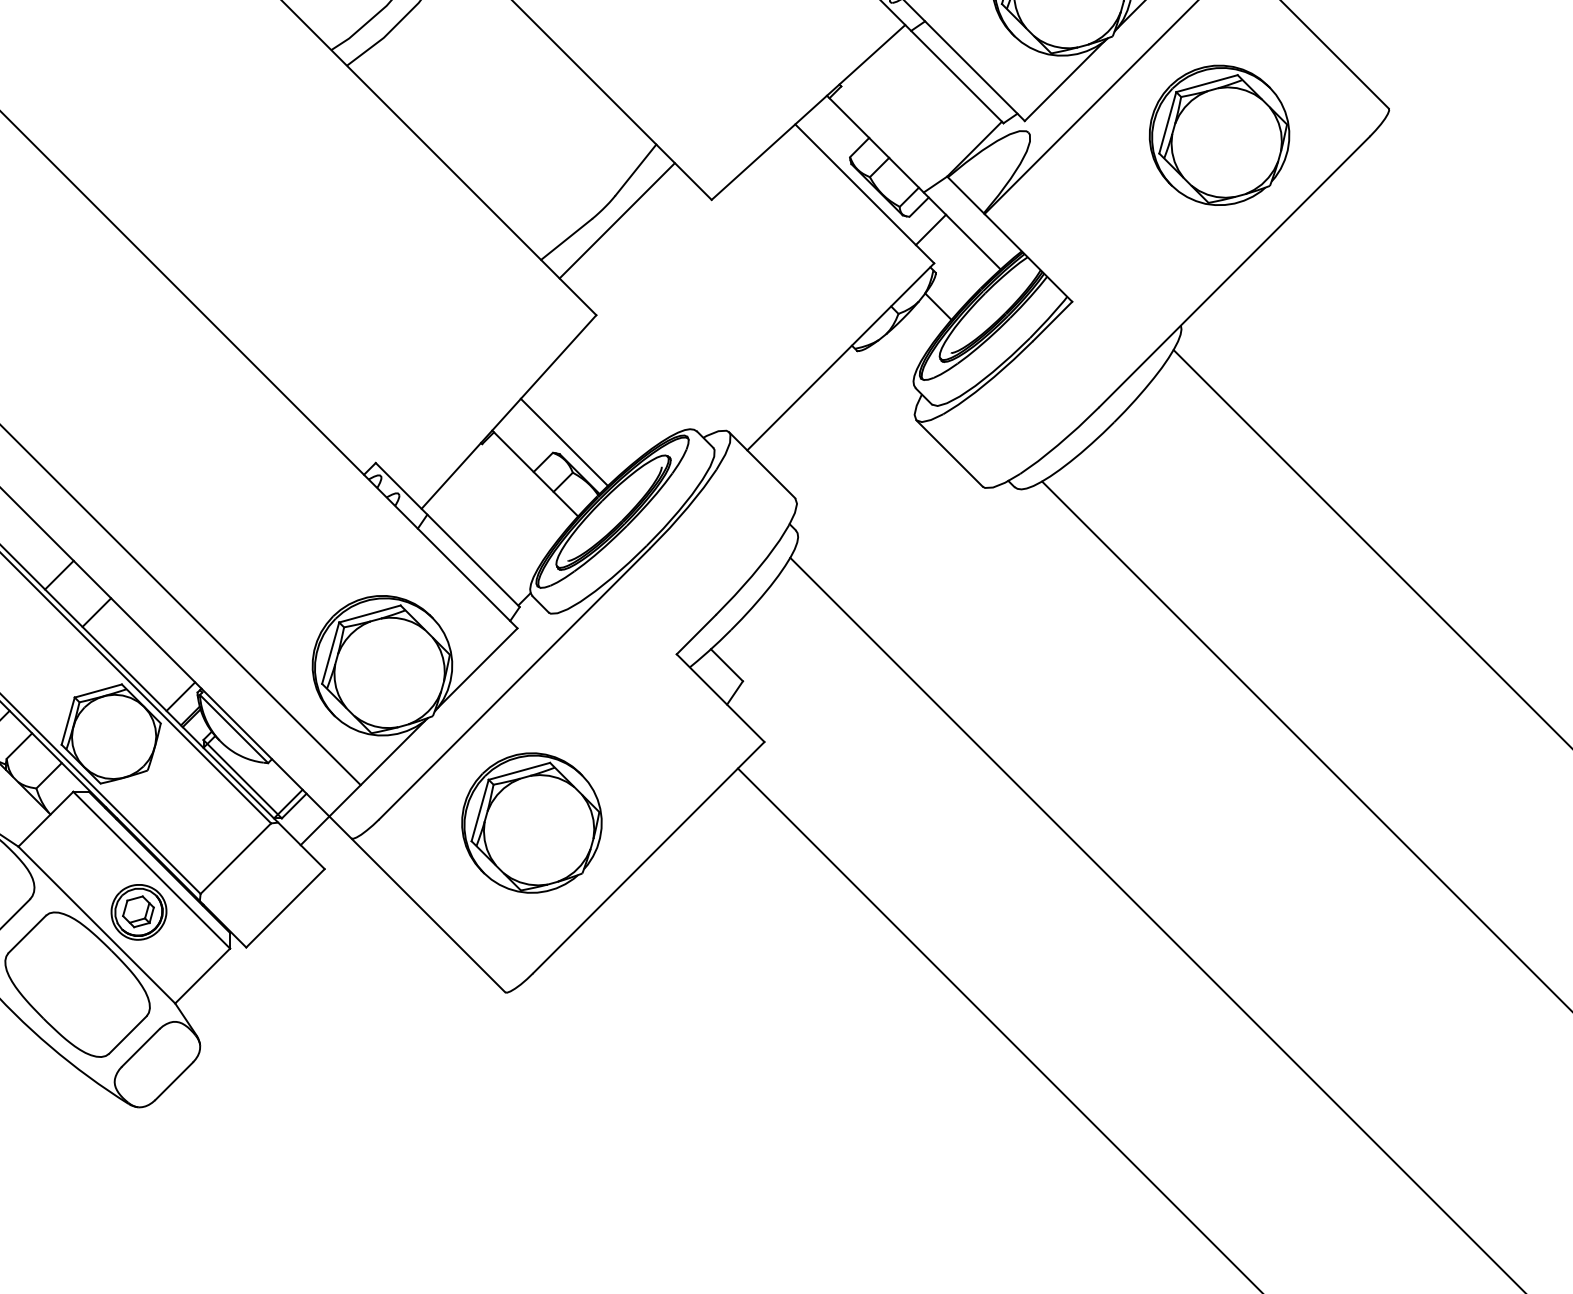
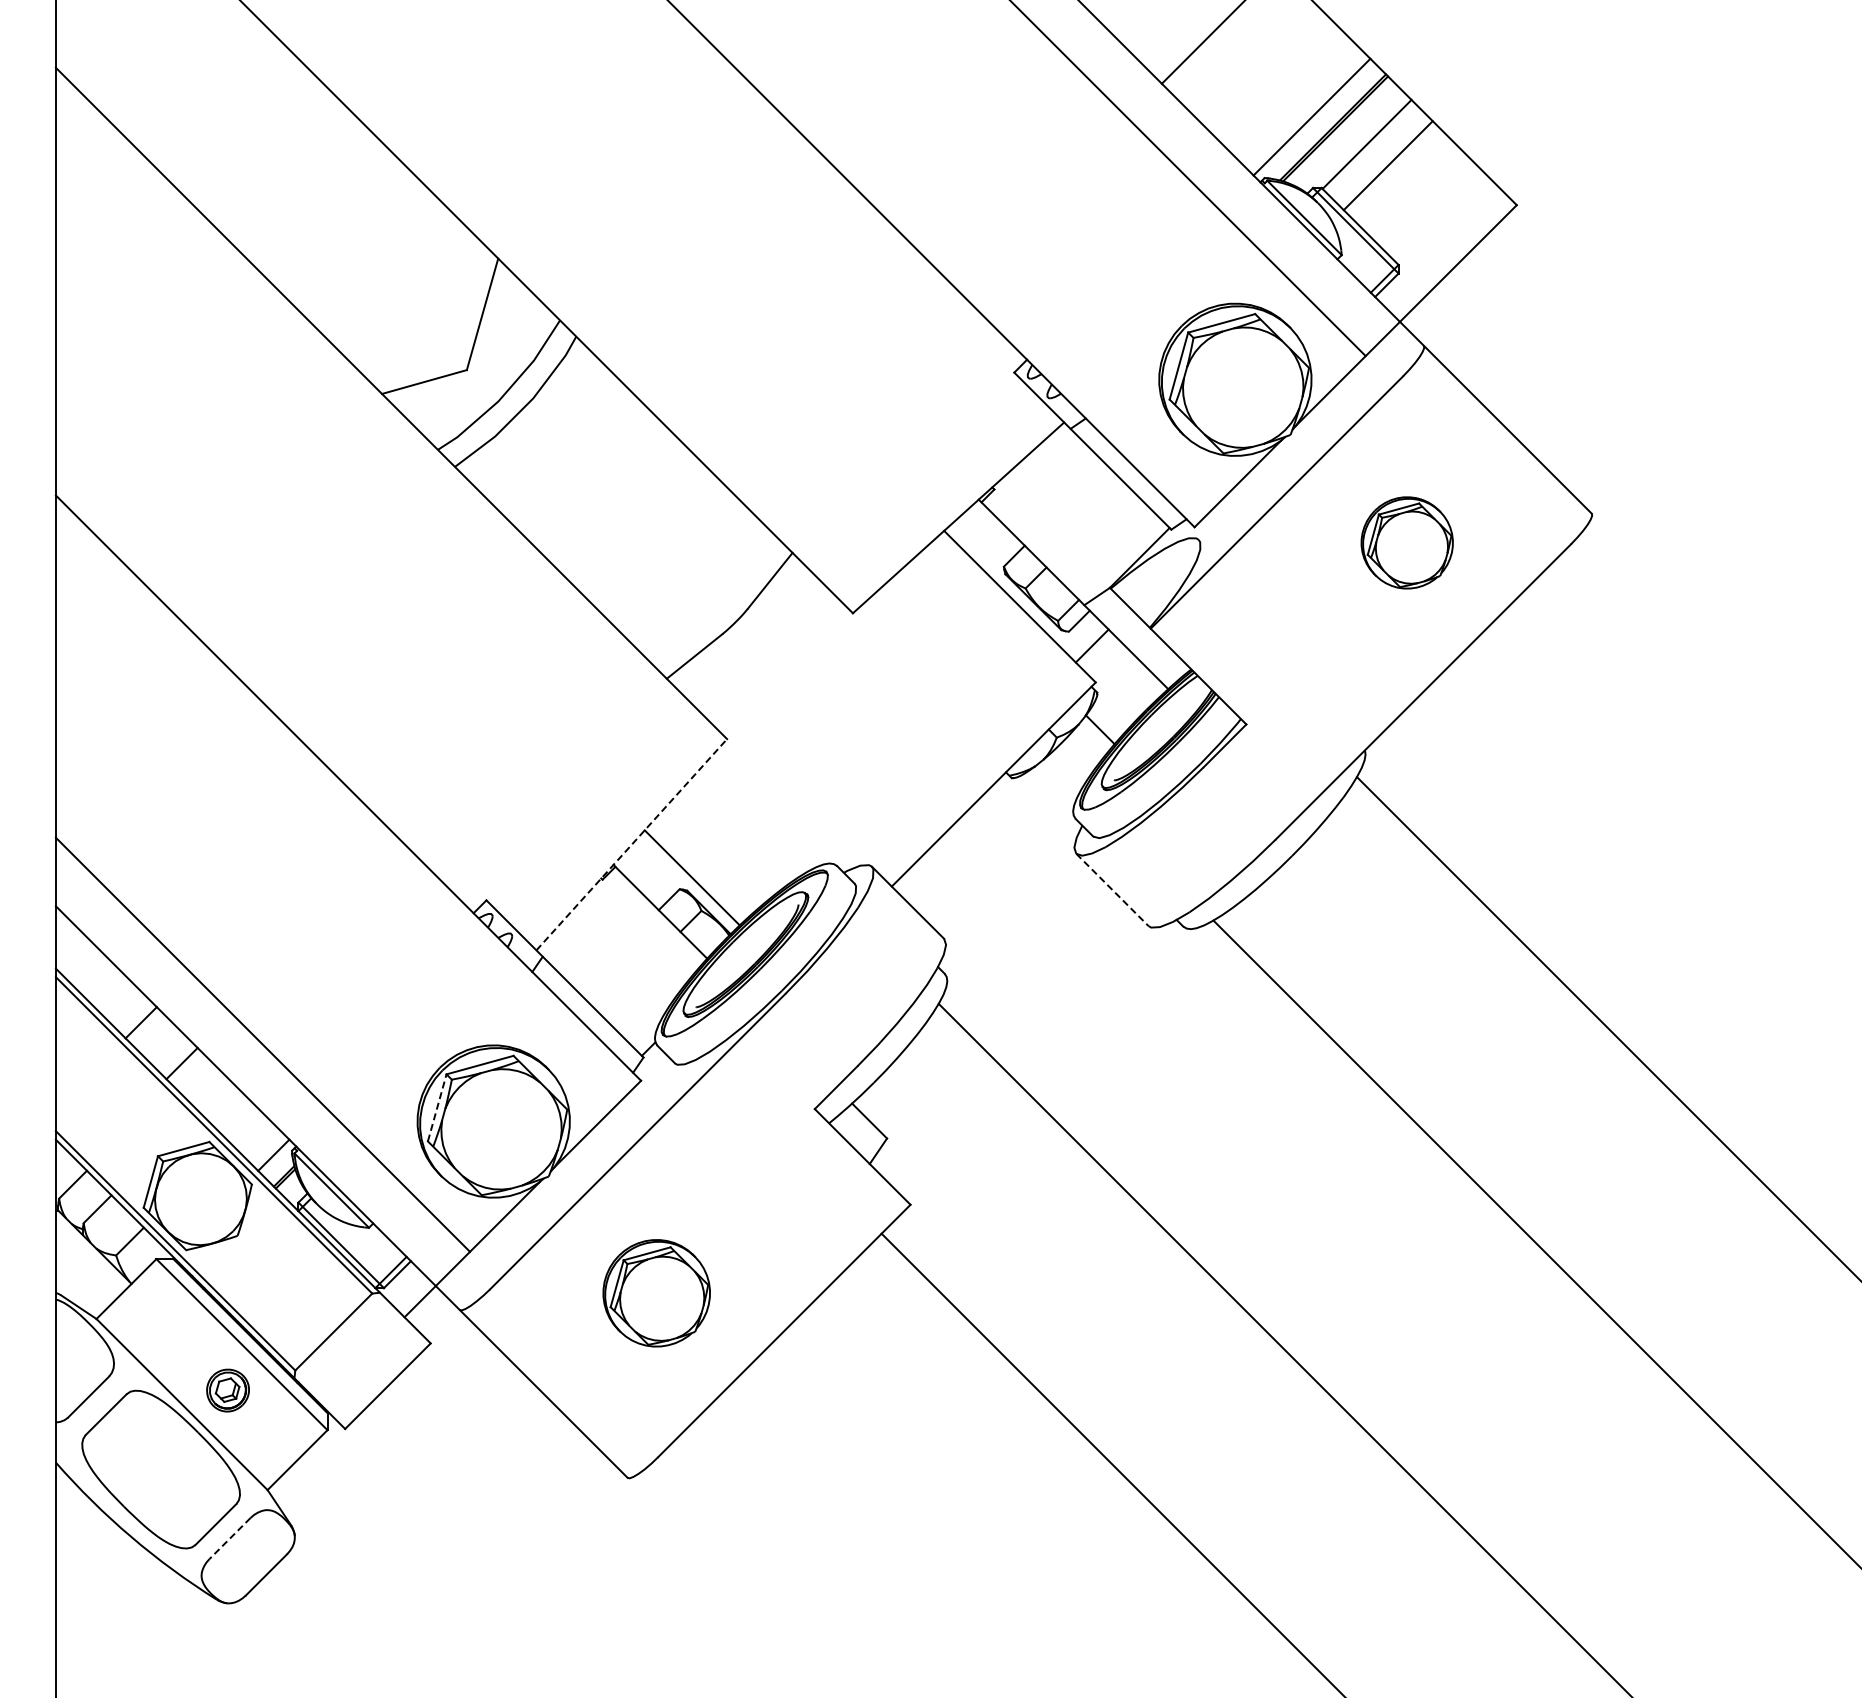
part: (1219, 135) -> (1407, 542), size x0.6
line: (616, 220) -> (749, 635), removed
line: (509, 411) -> (632, 844), solid -> dashed
line: (949, 453) -> (1112, 890), solid -> dashed
line: (330, 652) -> (437, 1107), solid -> dashed
part: (531, 823) -> (656, 1293), size x0.7
part: (138, 912) -> (227, 1390), size x0.7
line: (140, 1047) -> (229, 1538), solid -> dashed

